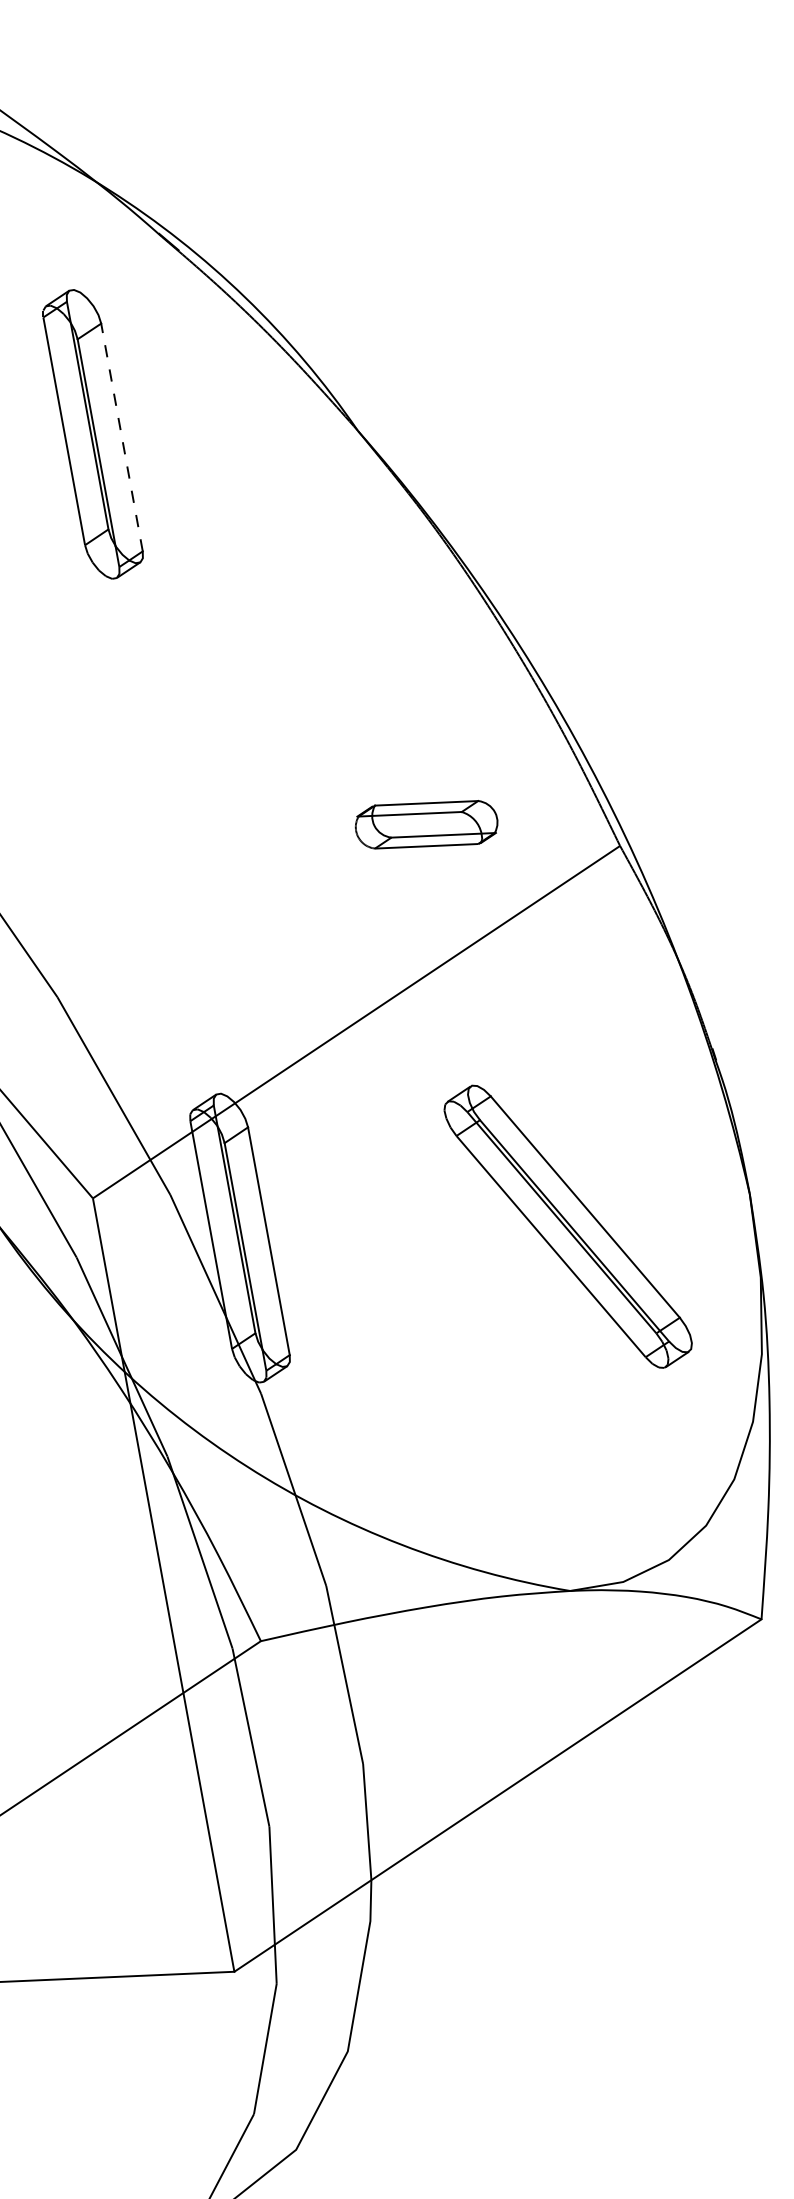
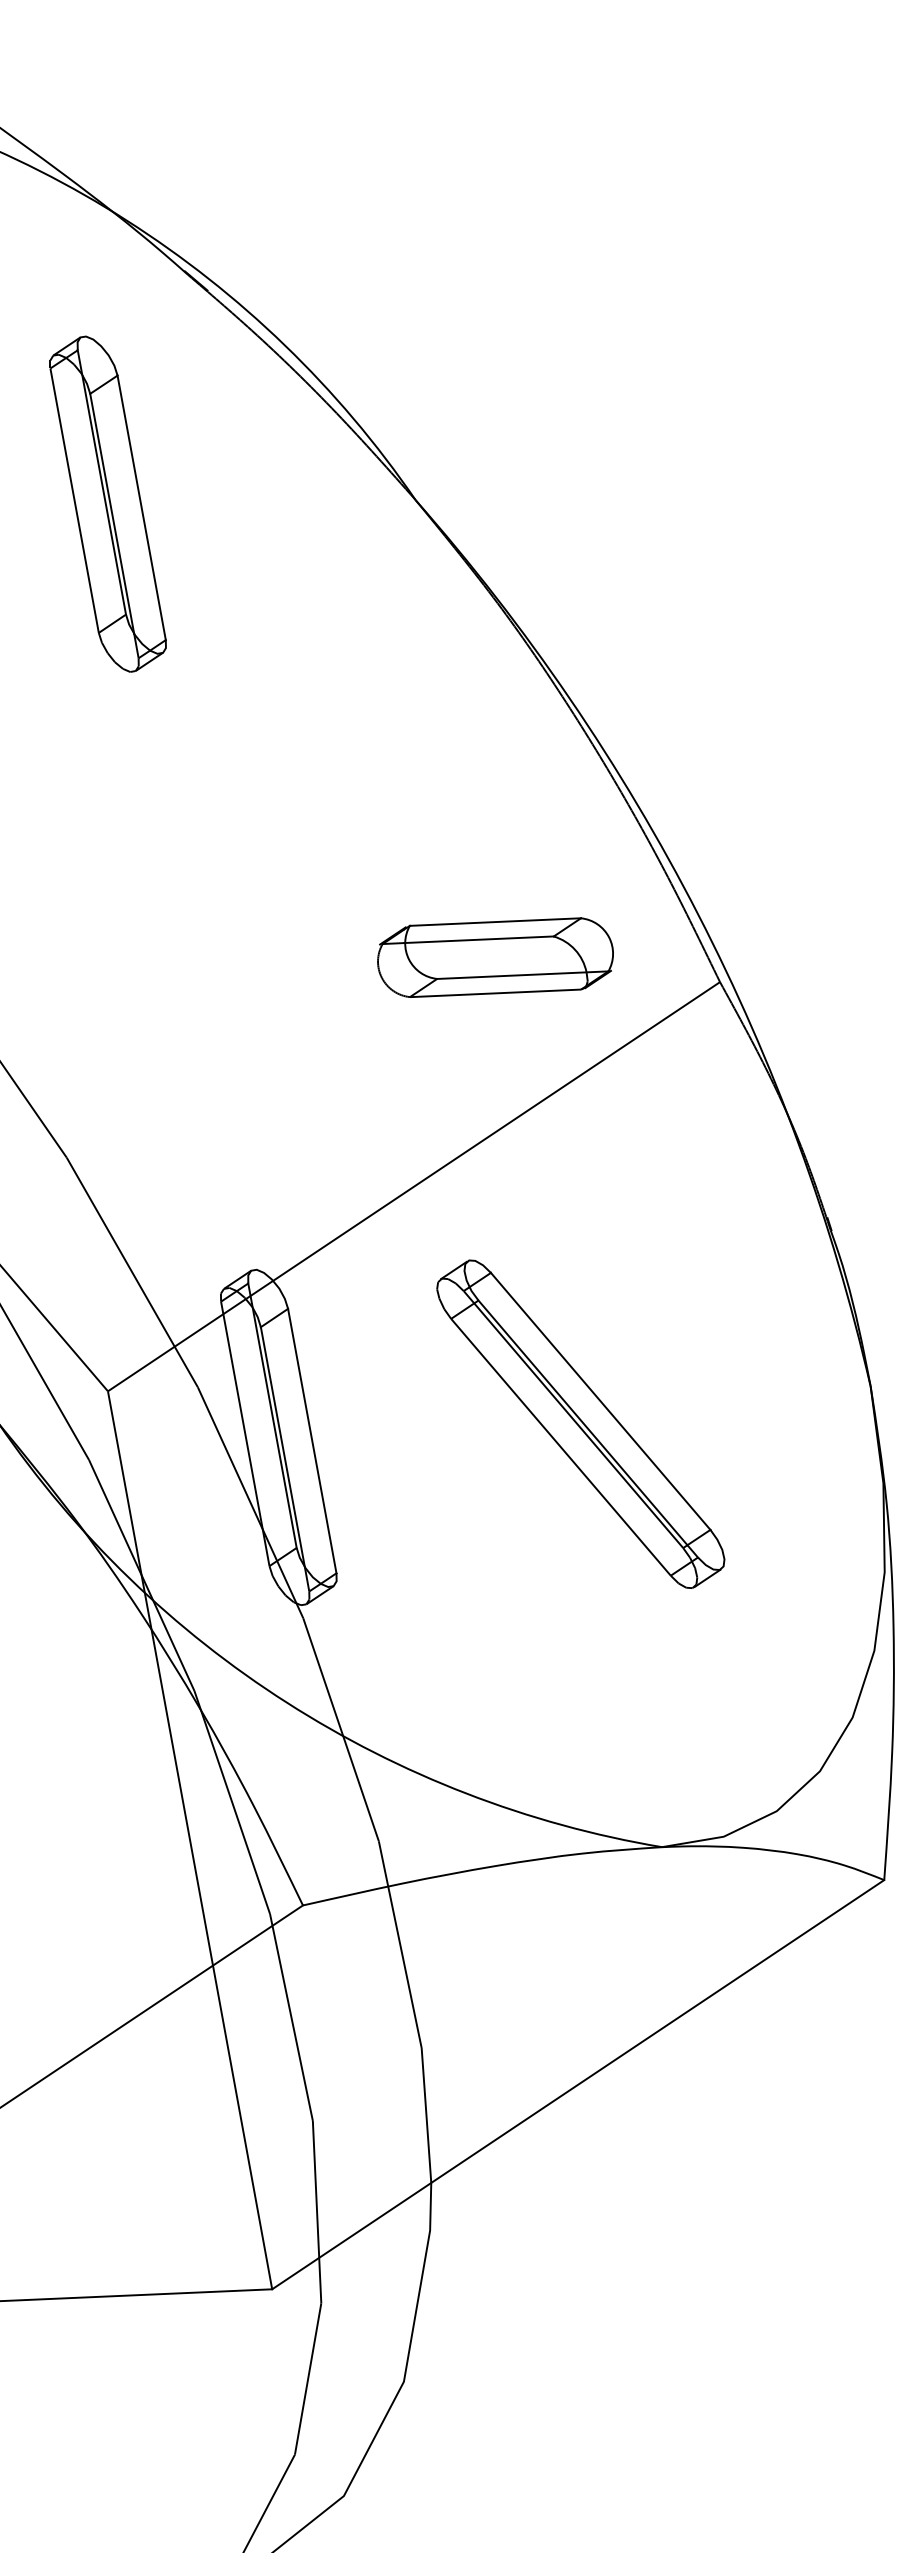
line: (122, 437) -> (142, 507), dashed -> solid
part: (426, 824) -> (495, 957), size x1.43
part: (567, 1226) -> (580, 1423), moved

